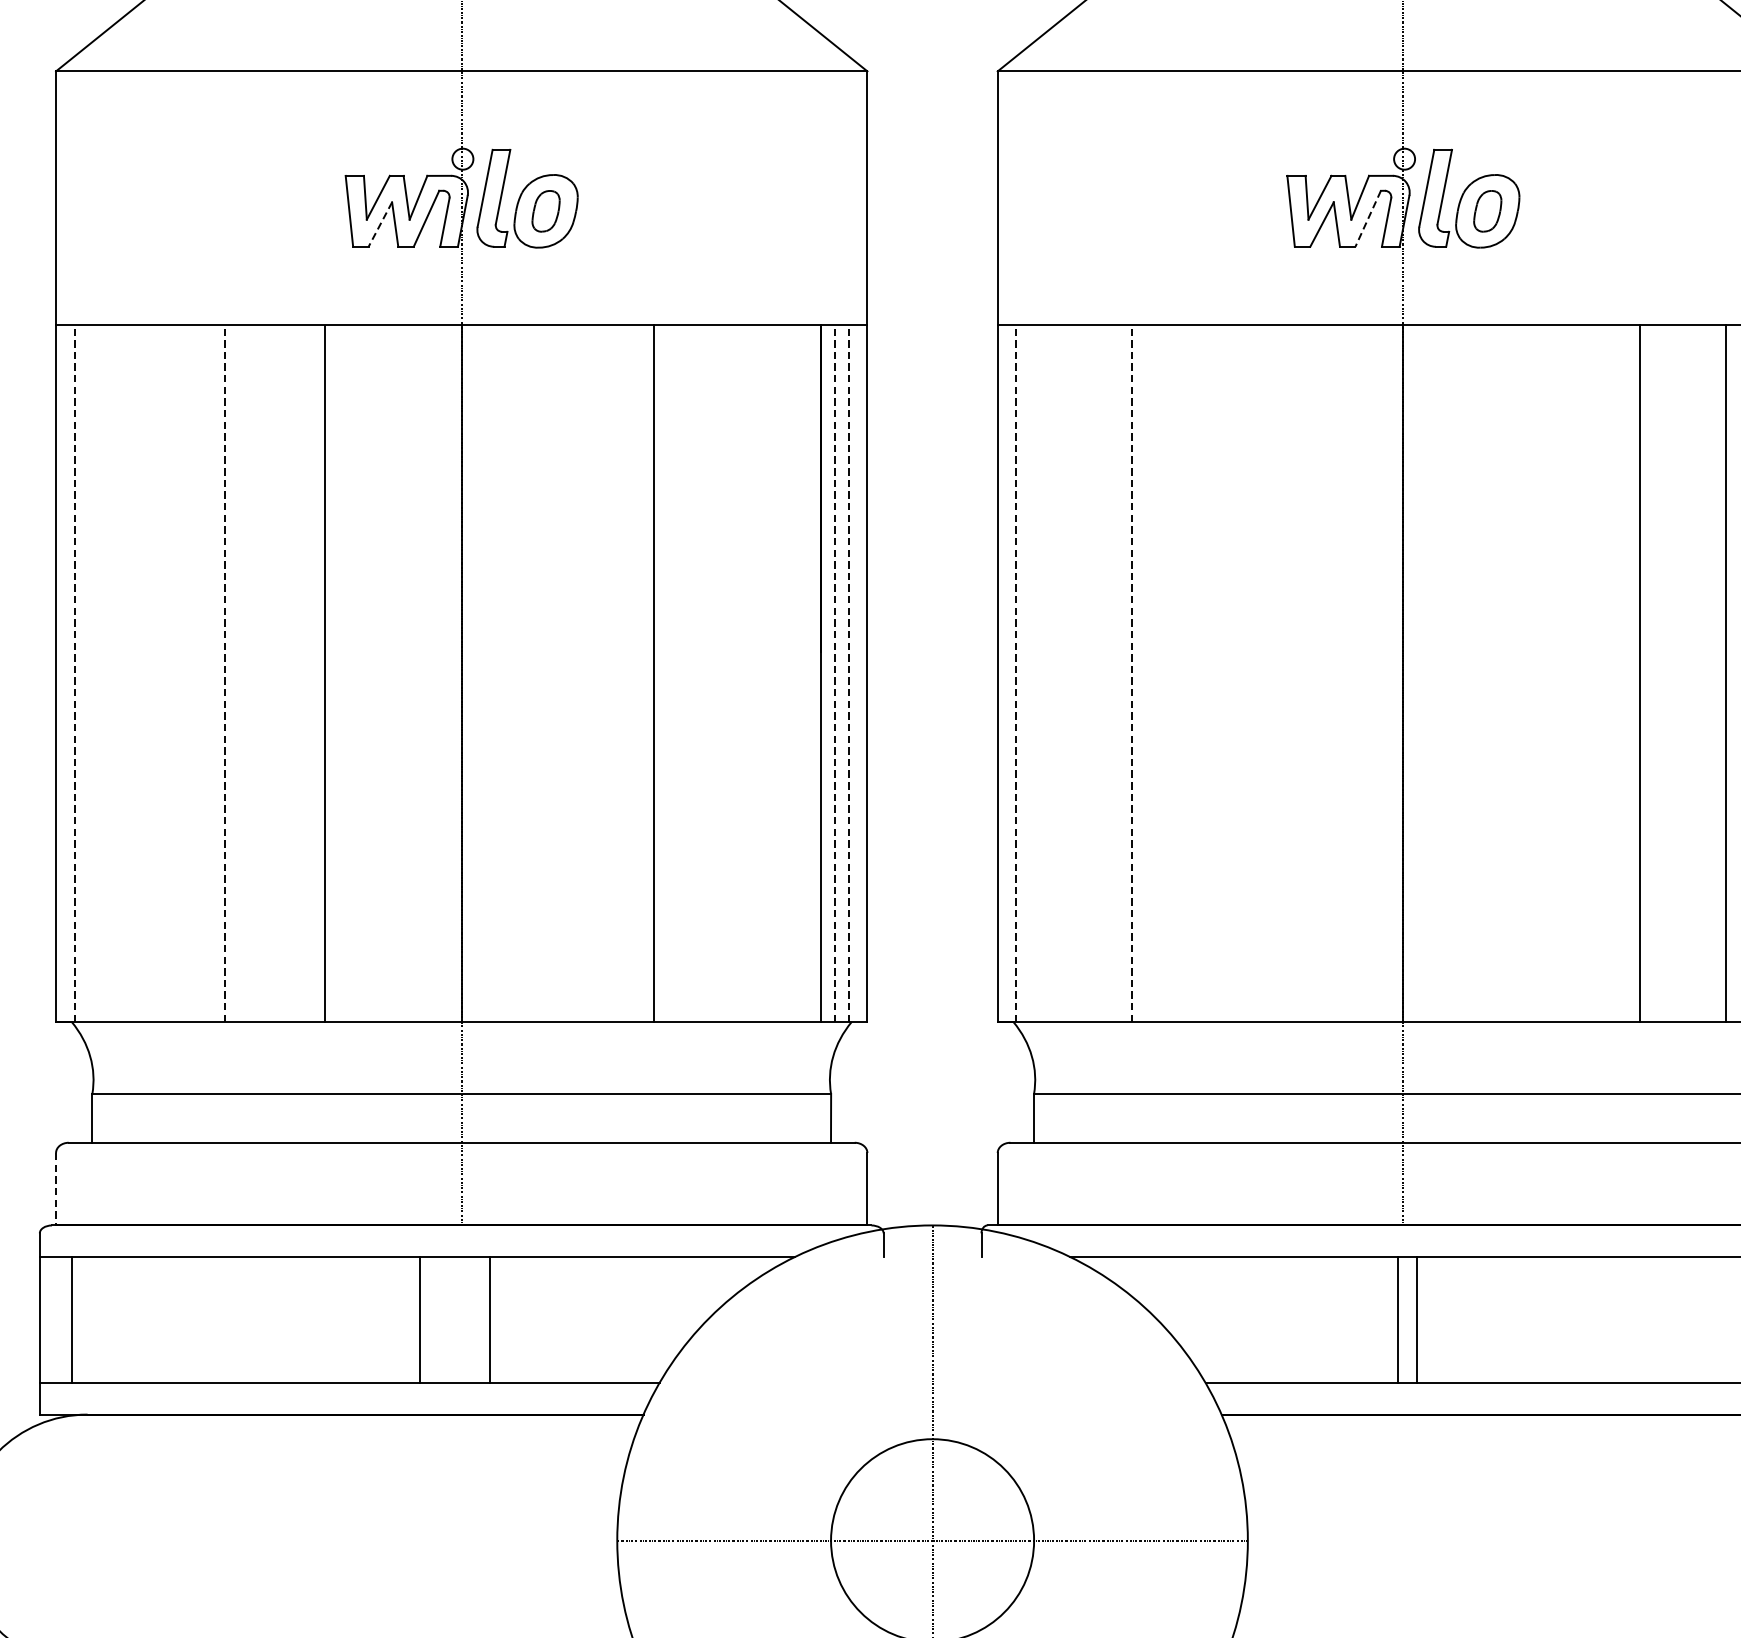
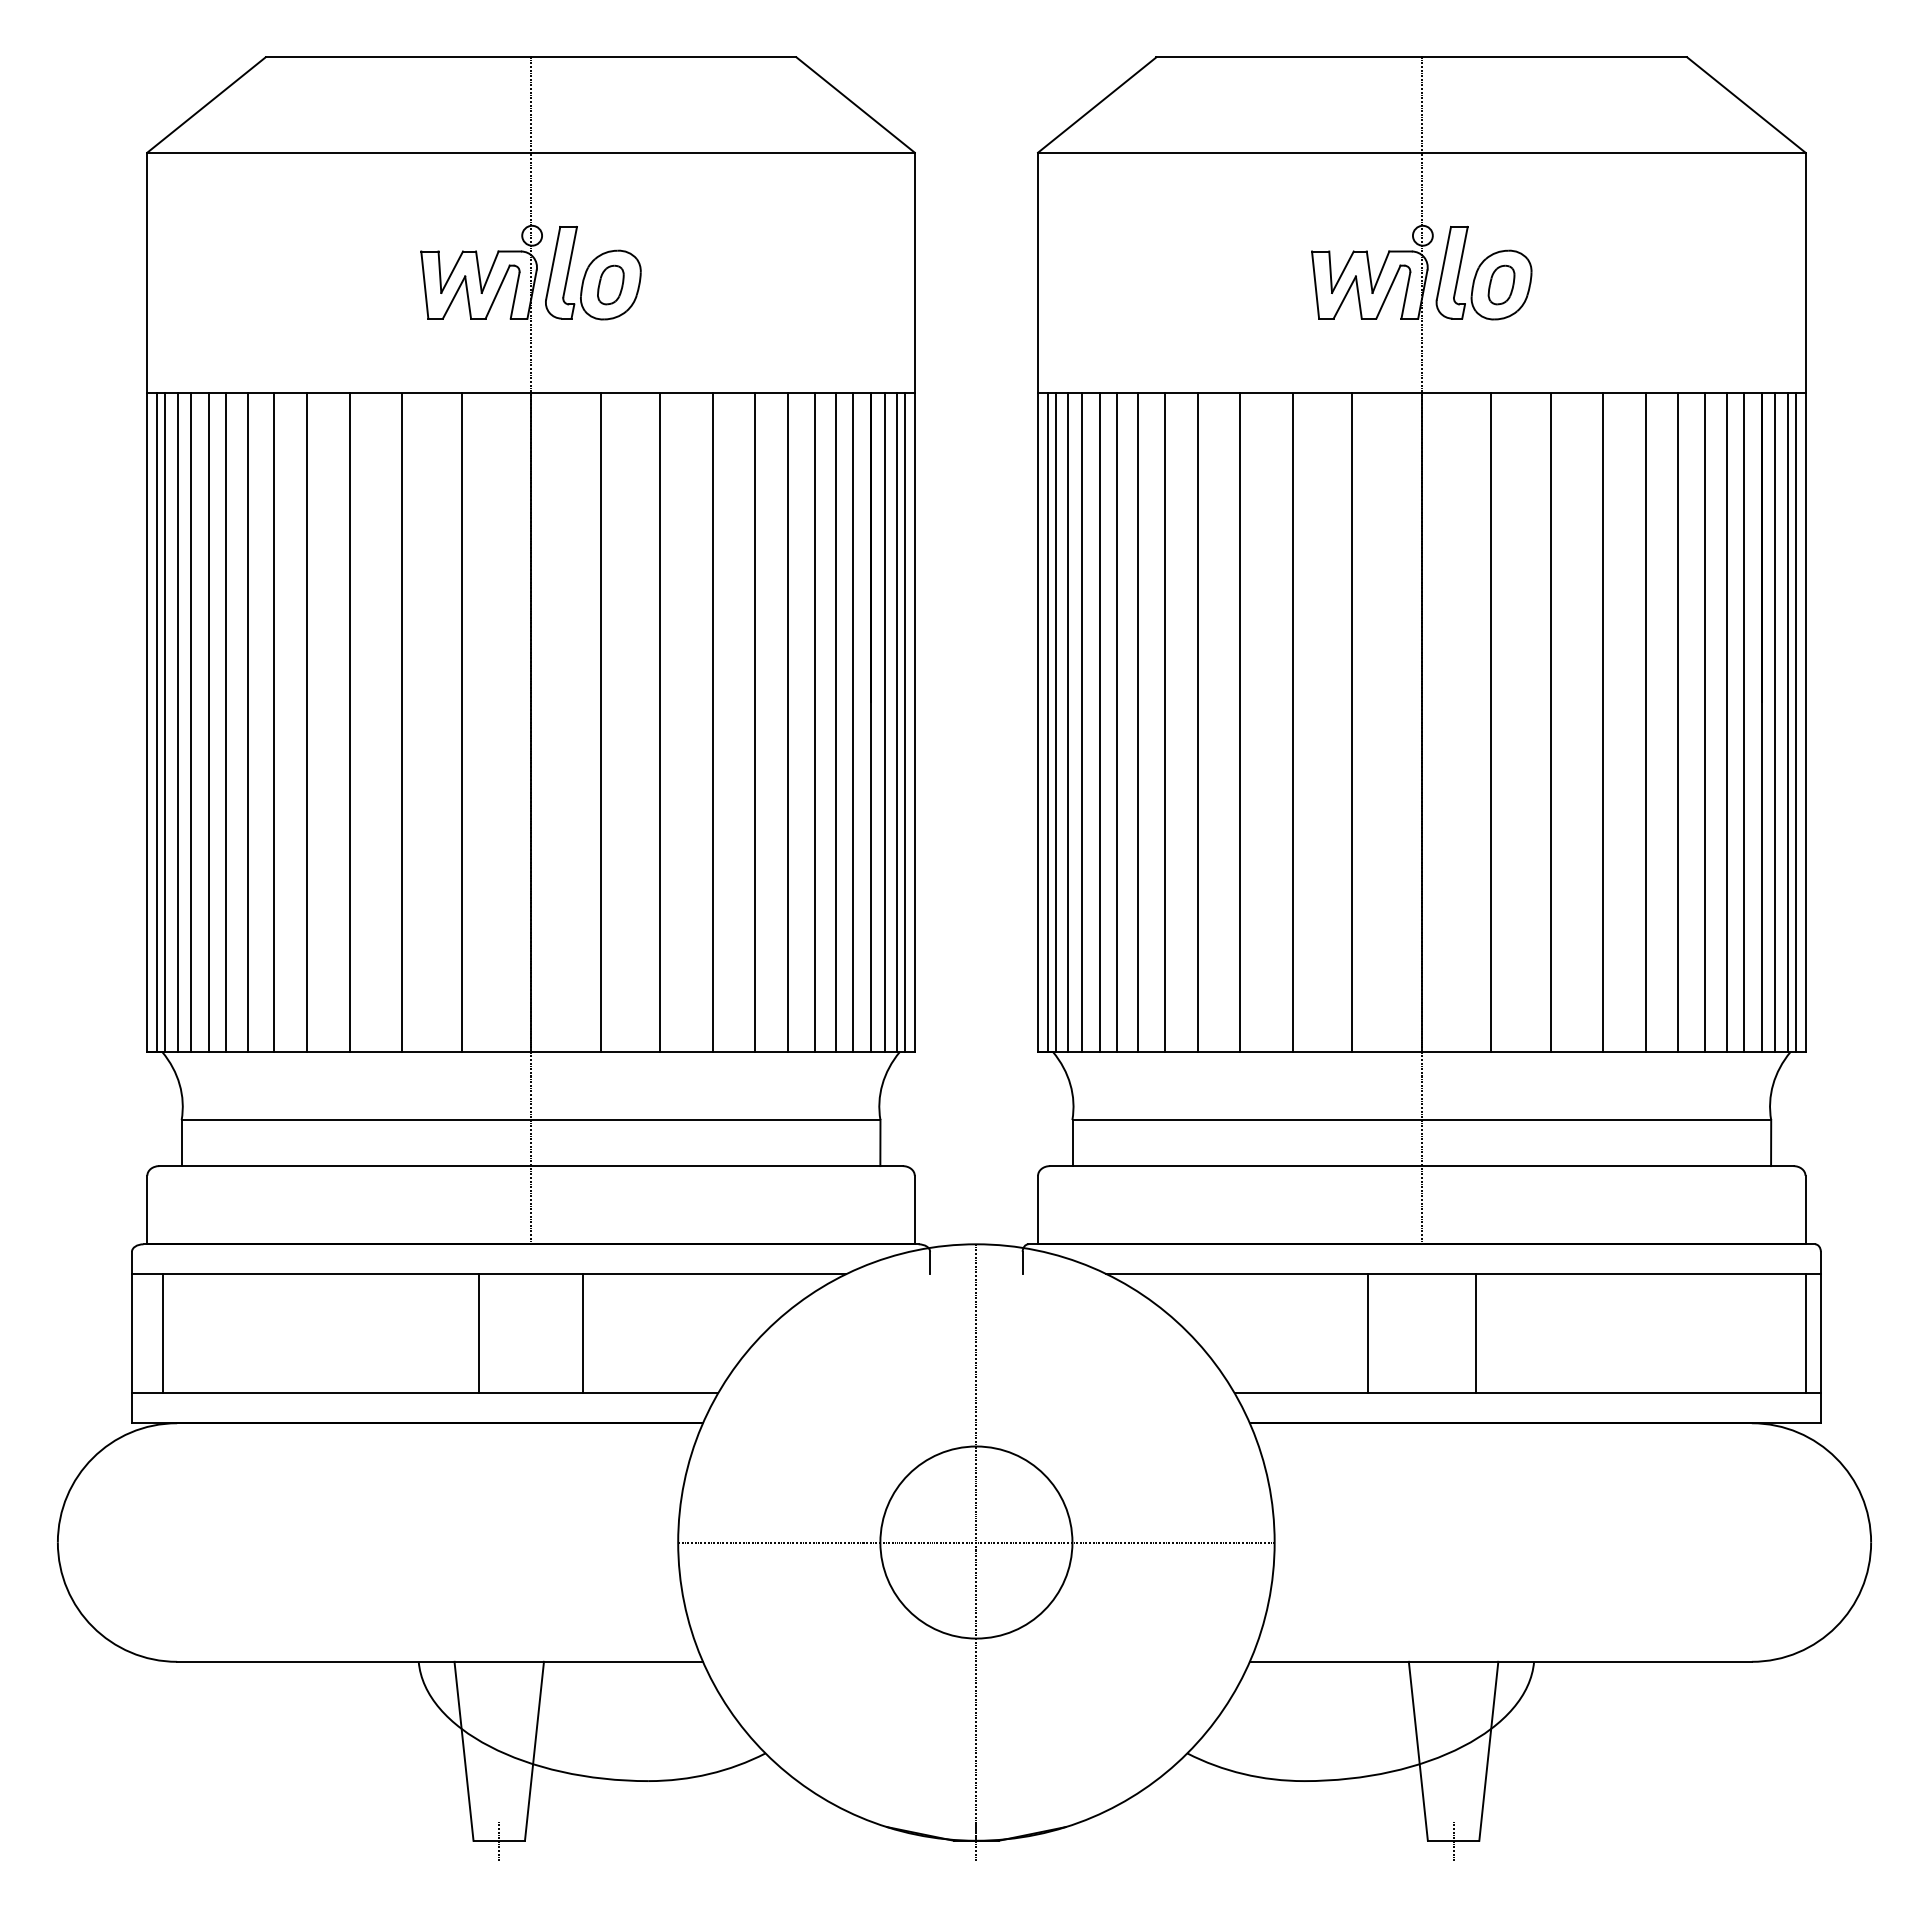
line: (1368, 219) -> (1388, 292), dashed -> solid
line: (380, 224) -> (454, 297), dashed -> solid
line: (66, 672) -> (157, 721), added
line: (87, 672) -> (177, 721), added
line: (101, 672) -> (190, 721), added
line: (121, 672) -> (209, 721), added
line: (139, 672) -> (226, 721), added
line: (161, 672) -> (247, 721), added
line: (190, 672) -> (274, 721), added
line: (269, 672) -> (349, 721), added
line: (388, 672) -> (461, 721), added
line: (535, 672) -> (600, 721), added
line: (699, 672) -> (755, 721), added
line: (732, 672) -> (787, 721), added
line: (761, 672) -> (814, 721), added
line: (783, 672) -> (835, 721), added
line: (801, 672) -> (852, 721), added
line: (857, 672) -> (905, 721), added
line: (1007, 672) -> (1047, 721), added
line: (1029, 672) -> (1068, 721), added
line: (1043, 672) -> (1081, 721), added
line: (1063, 672) -> (1100, 721), added
line: (1080, 672) -> (1116, 721), added
line: (1103, 672) -> (1138, 721), added
line: (1166, 672) -> (1197, 721), added
line: (1211, 672) -> (1240, 721), added
line: (1330, 672) -> (1352, 721), added
line: (1477, 672) -> (1491, 721), added
line: (1595, 672) -> (1603, 721), added
line: (1674, 672) -> (1678, 721), added
line: (1703, 672) -> (1705, 721), added
line: (75, 673) -> (165, 722), dashed -> solid
line: (225, 673) -> (307, 722), dashed -> solid
line: (598, 673) -> (660, 722), added
line: (835, 673) -> (884, 722), dashed -> solid
line: (849, 673) -> (897, 722), dashed -> solid
line: (1016, 673) -> (1055, 722), dashed -> solid
line: (1132, 673) -> (1165, 722), dashed -> solid
line: (1266, 673) -> (1292, 722), added
line: (1539, 673) -> (1550, 722), added
line: (56, 1189) -> (147, 1210), dashed -> solid
line: (419, 1319) -> (582, 1333), moved
line: (489, 1319) -> (479, 1333), moved
line: (1397, 1319) -> (1475, 1333), moved
line: (1416, 1319) -> (1367, 1333), moved

